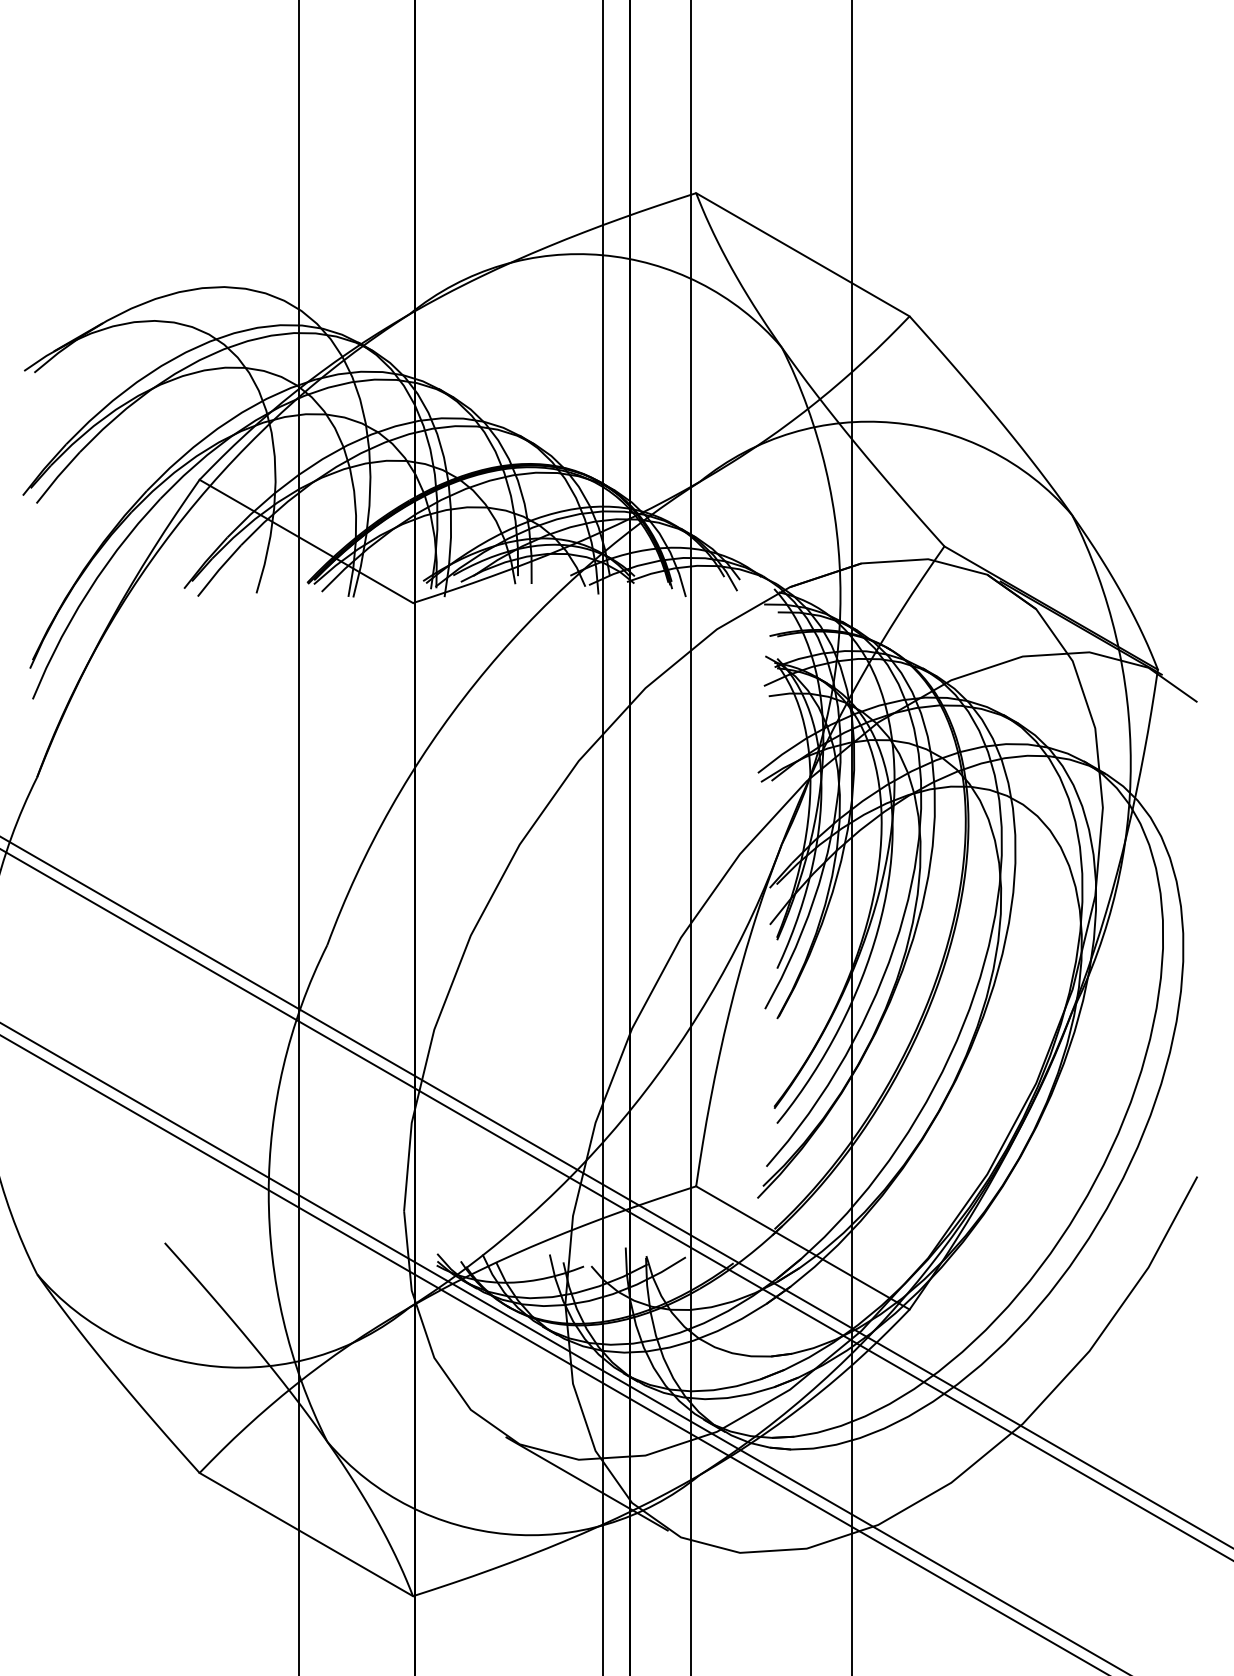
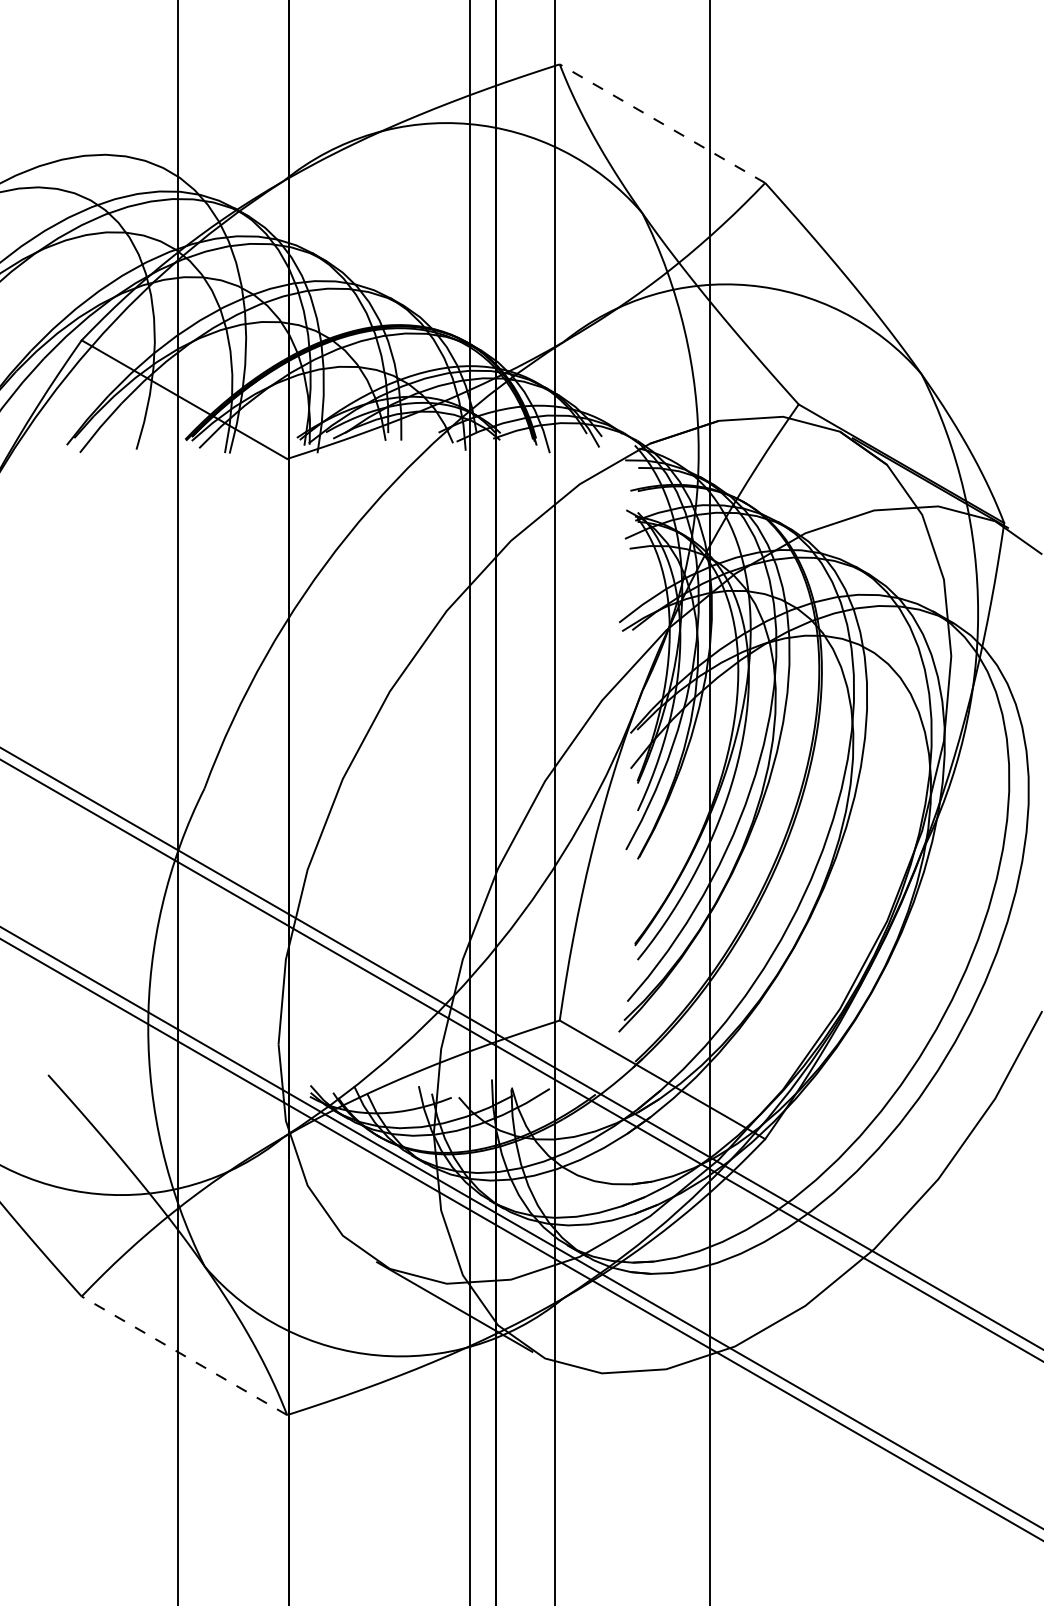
line: (802, 254) -> (662, 123), solid -> dashed
line: (305, 1534) -> (183, 1355), solid -> dashed

